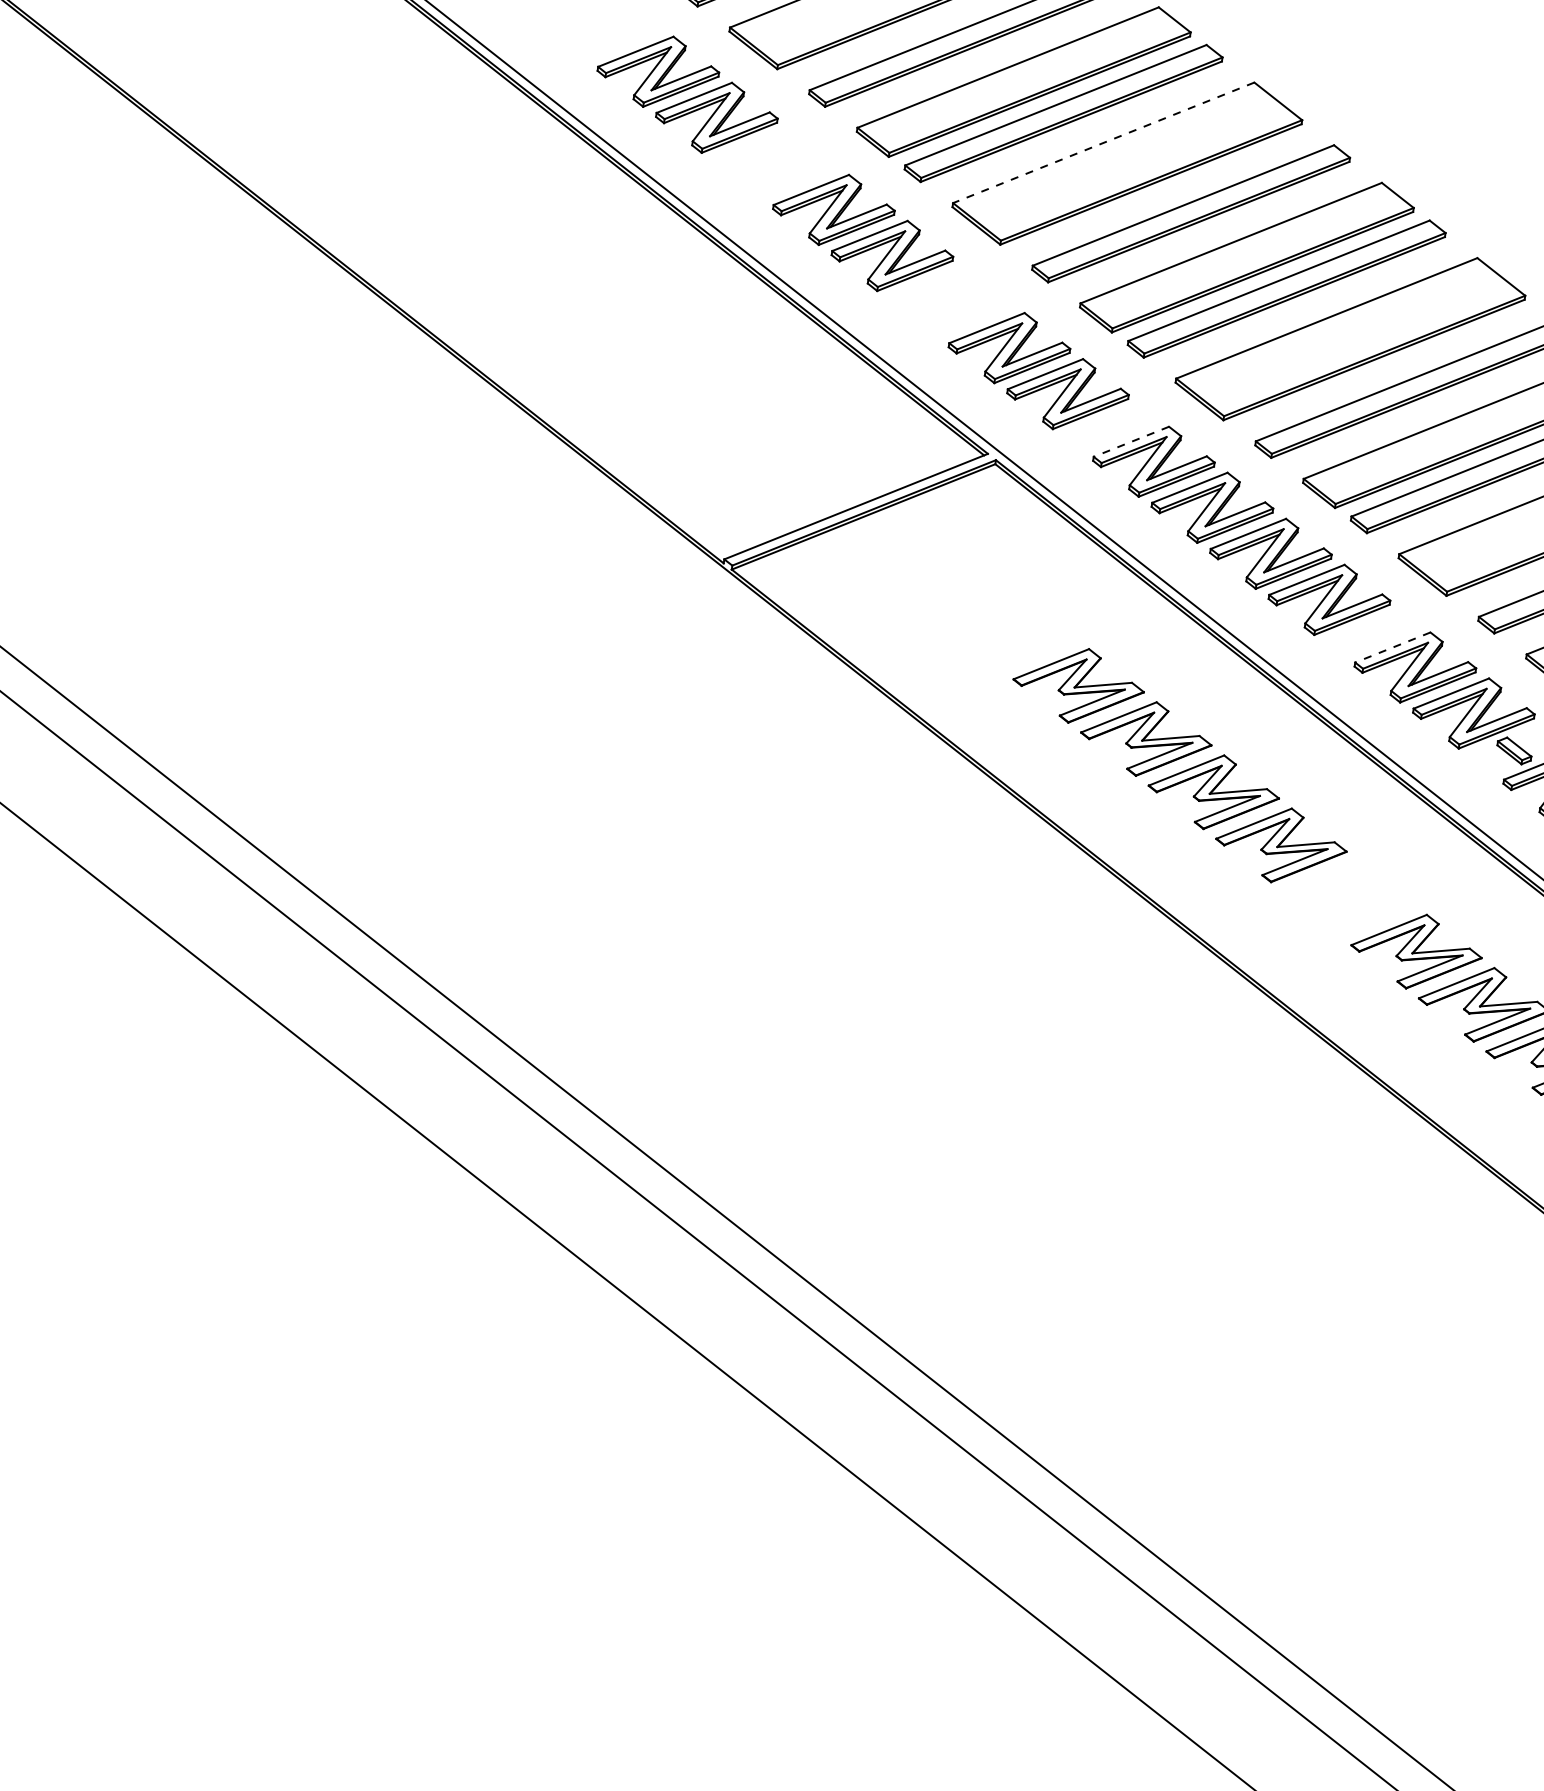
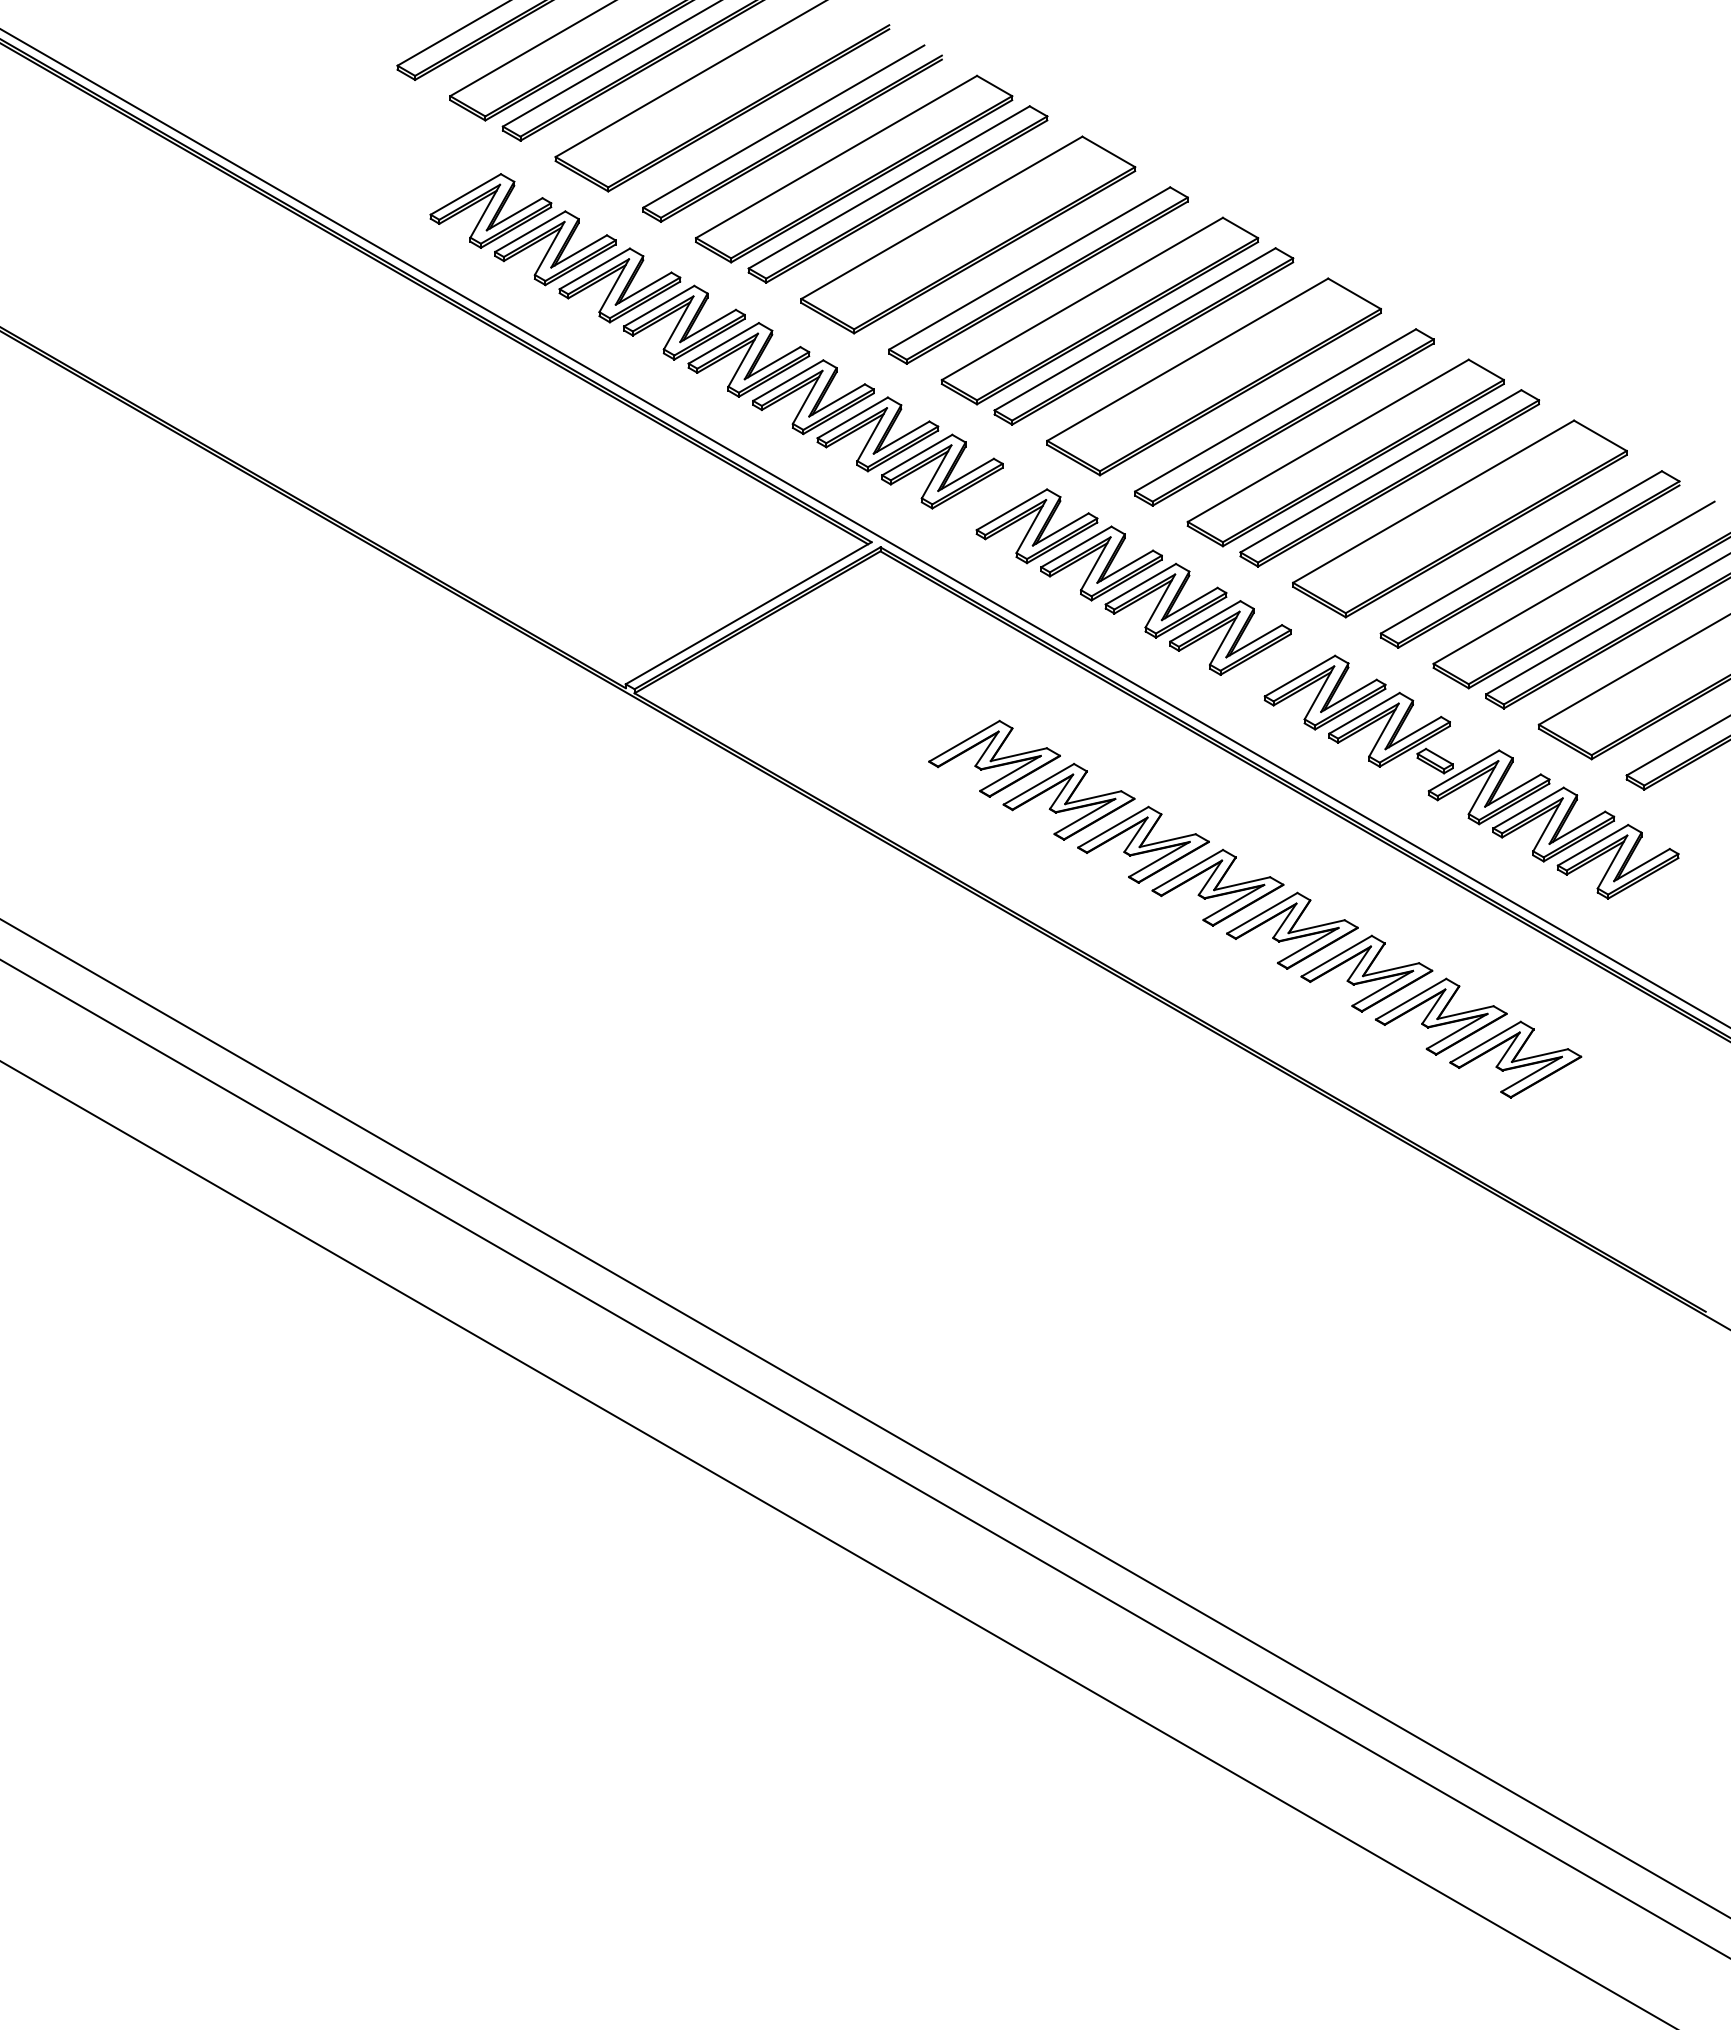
line: (1103, 143) -> (941, 218), dashed -> solid
part: (774, 163) -> (619, 285), added
part: (951, 302) -> (813, 397), added
line: (1131, 441) -> (1011, 509), dashed -> solid
line: (1393, 647) -> (1300, 676), dashed -> solid
part: (1349, 898) -> (1292, 930), added

